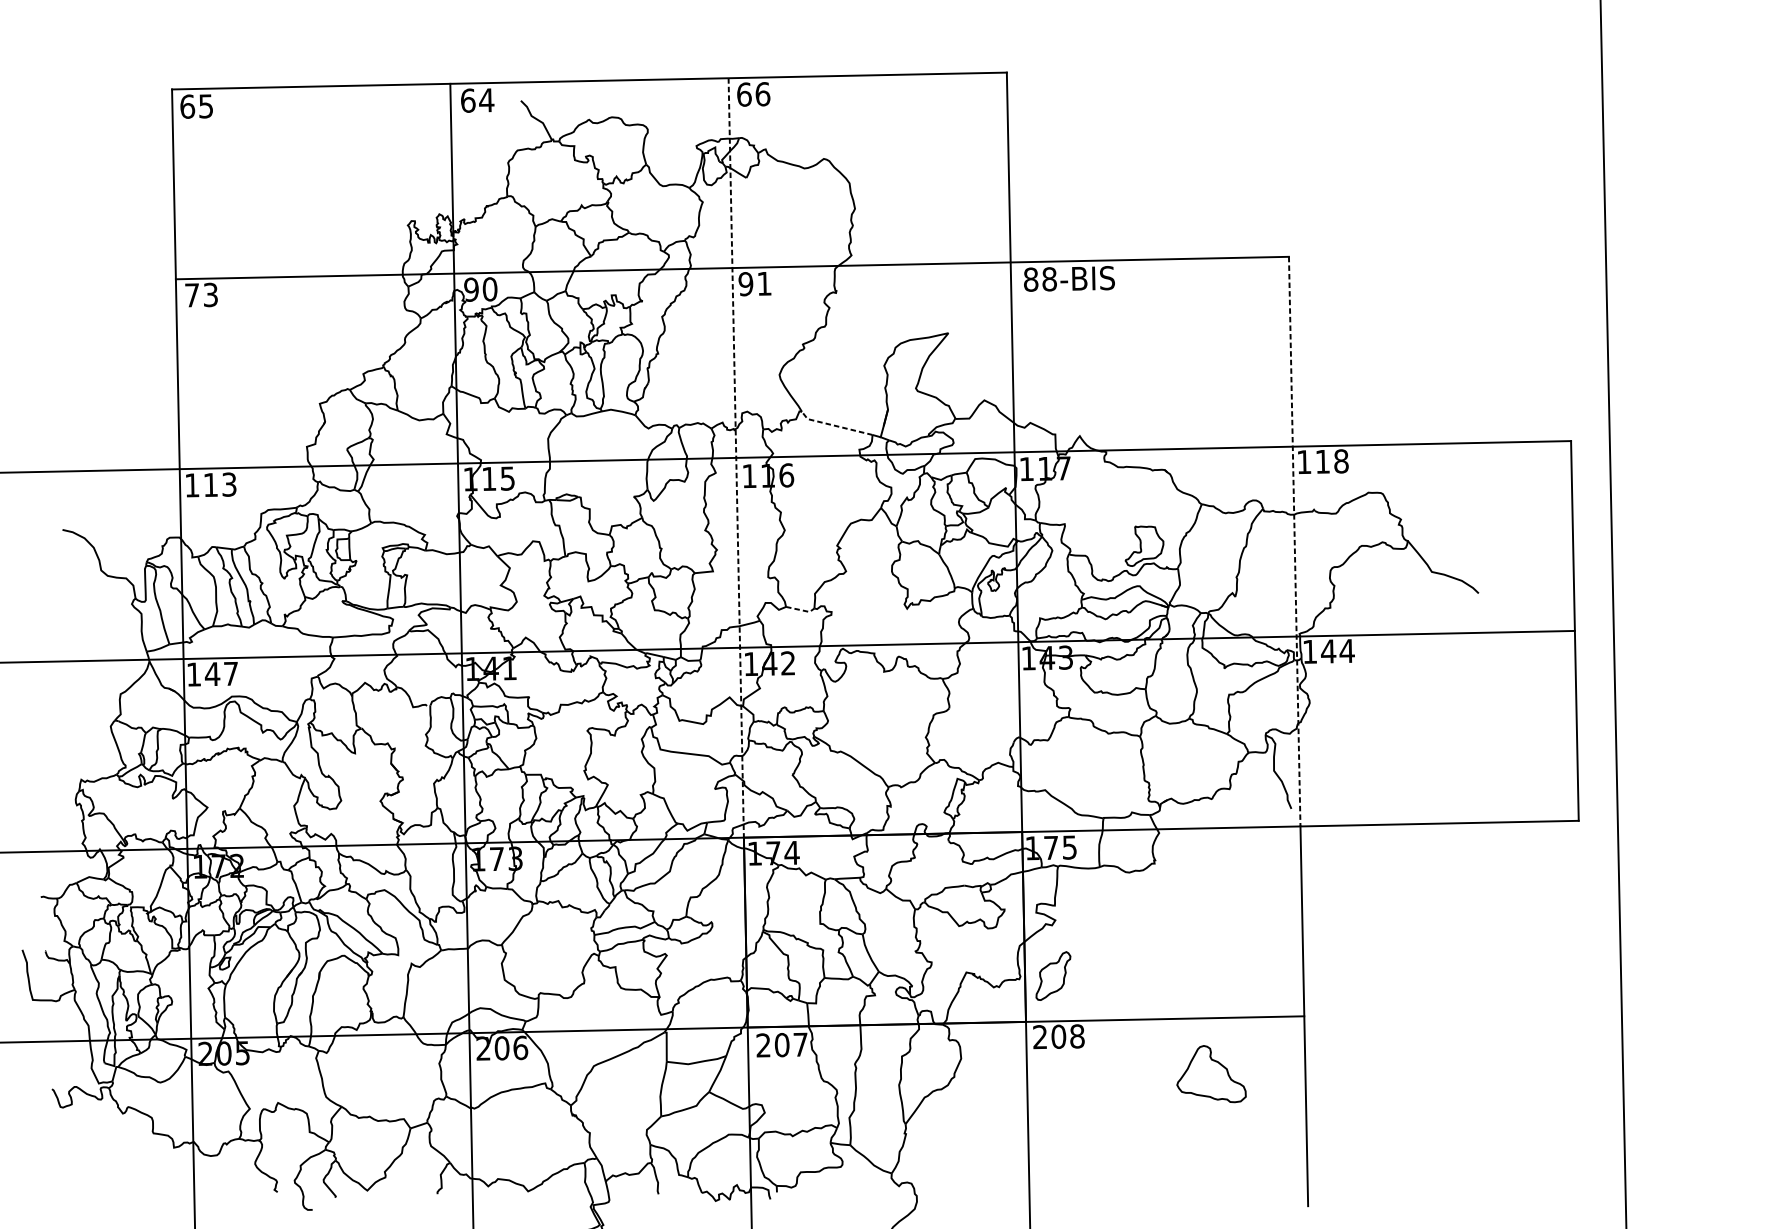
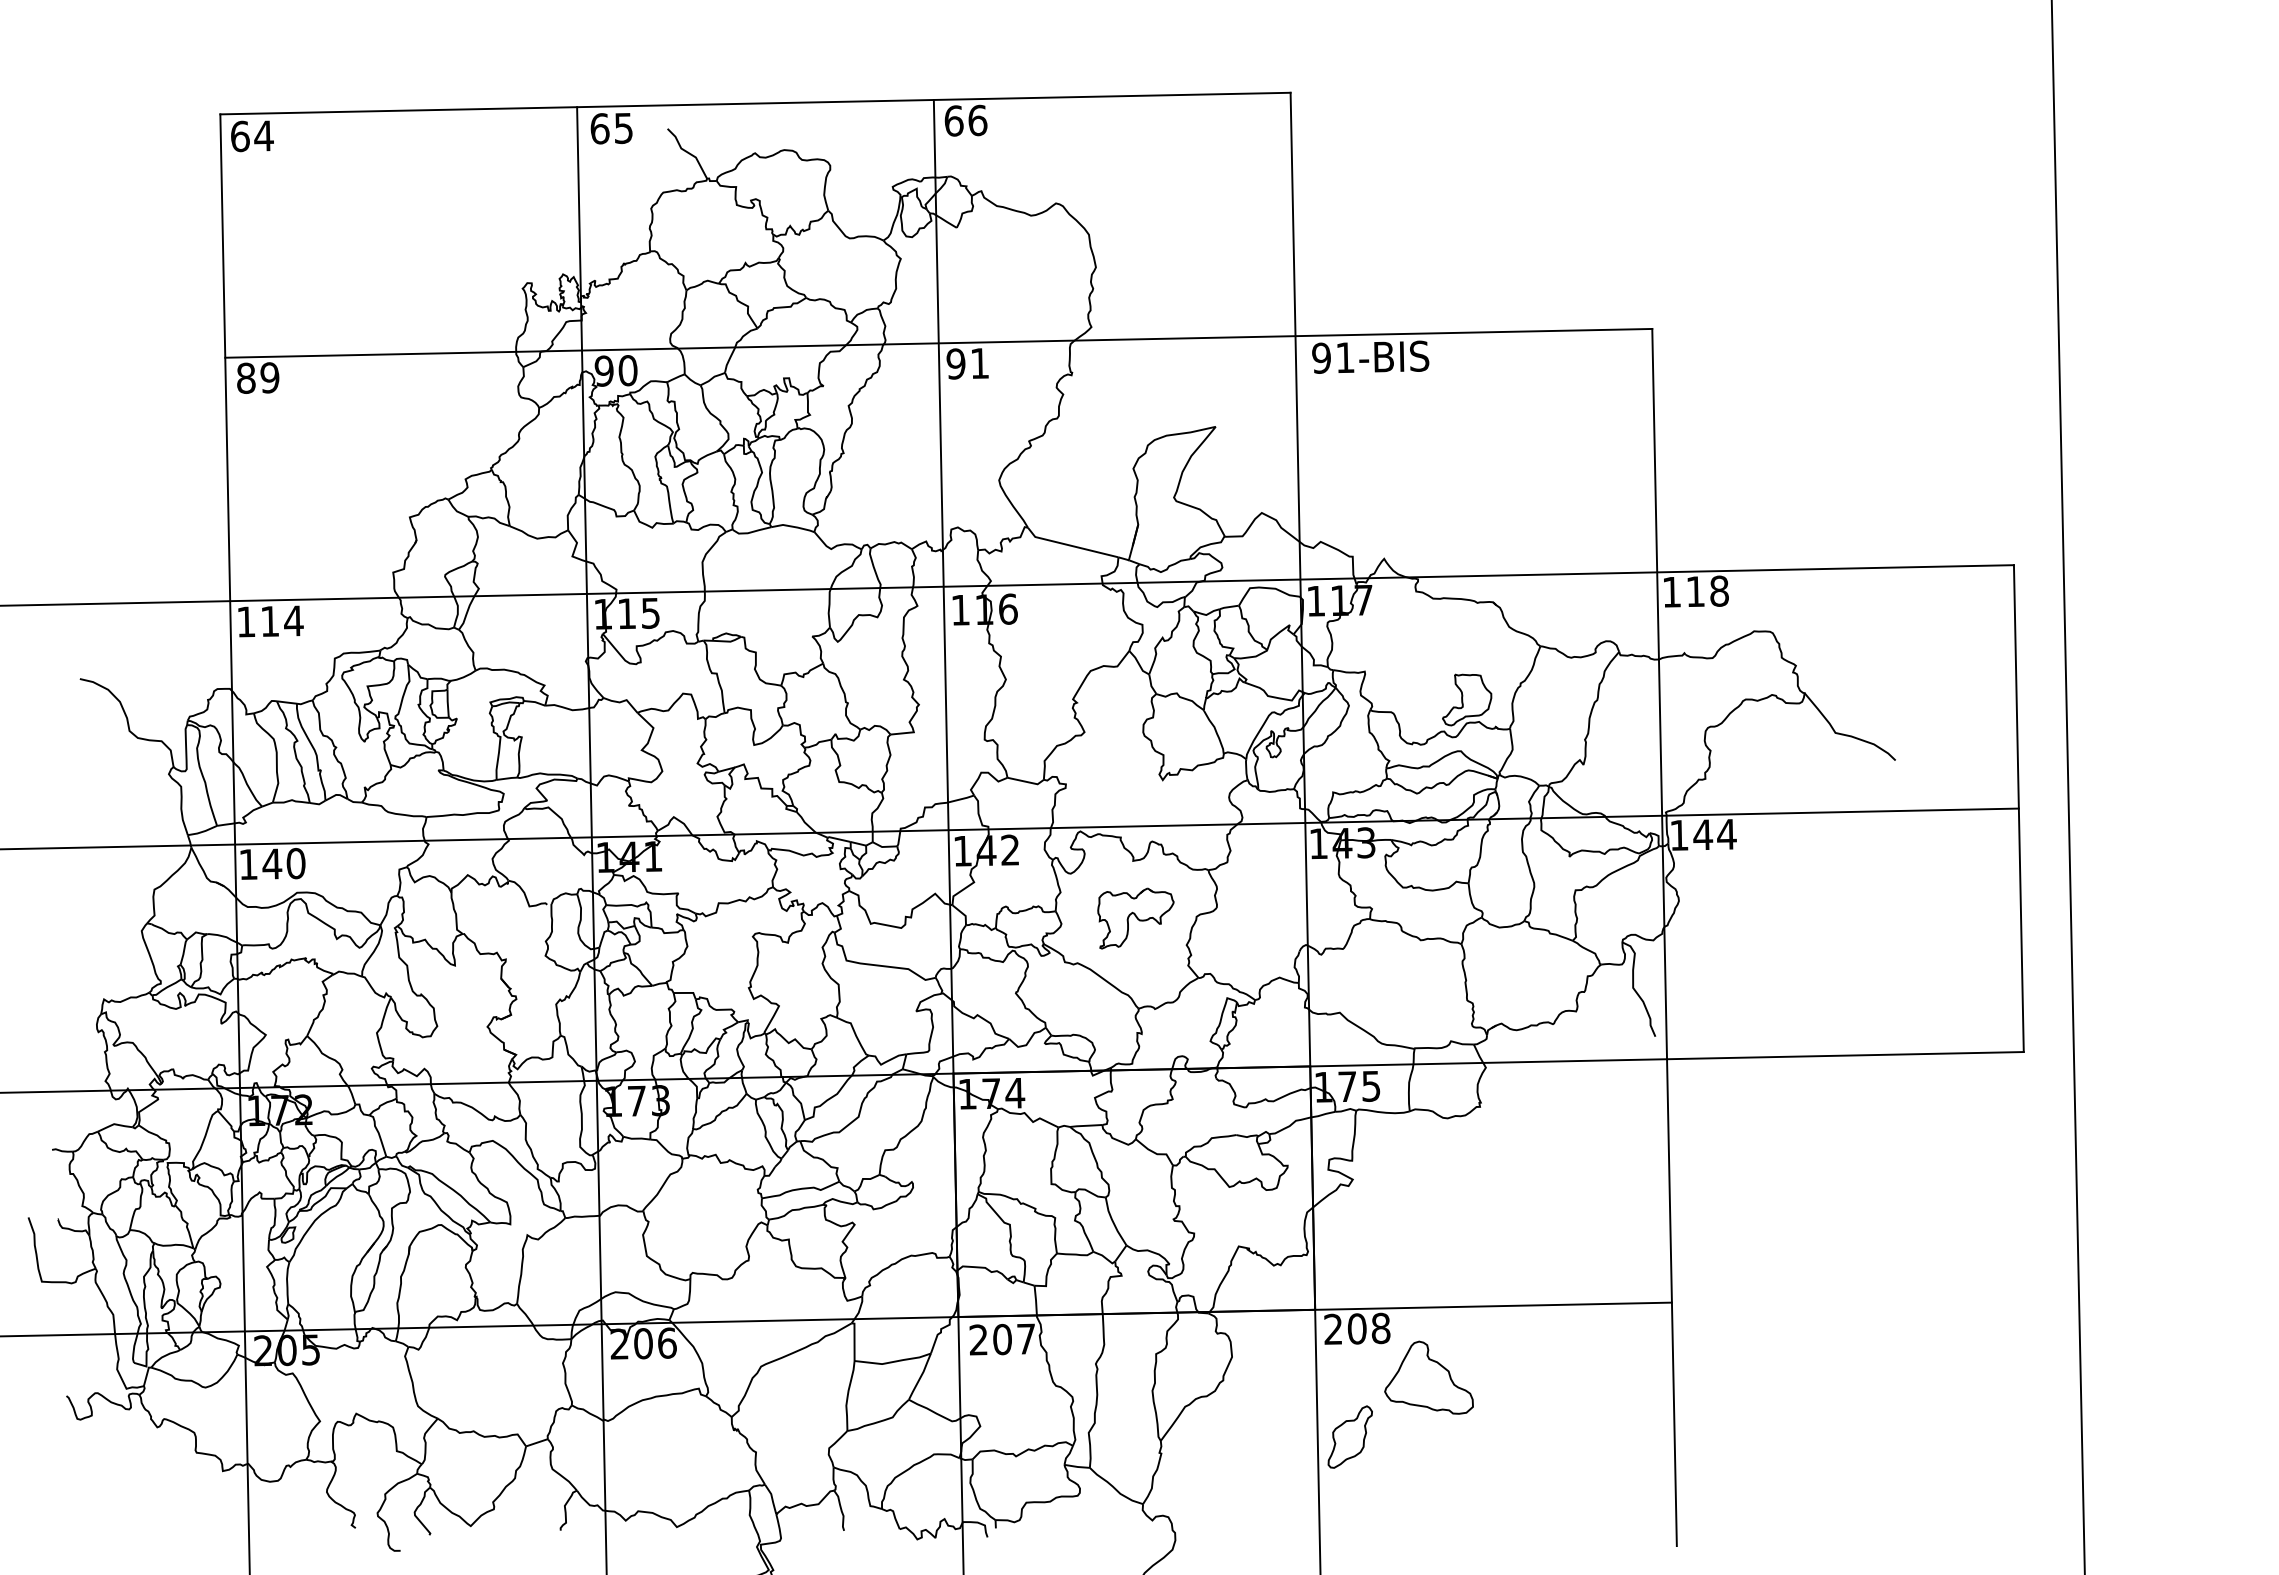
text: (486, 100) -> (623, 128), 64 -> 65
text: (205, 105) -> (263, 135), 65 -> 64
text: (1040, 279) -> (1333, 357), 88-BIS -> 91-BIS
text: (201, 294) -> (258, 377), 73 -> 89
line: (835, 425) -> (1070, 545), dashed -> solid
line: (736, 457) -> (943, 586), dashed -> solid
text: (229, 484) -> (293, 620), 113 -> 114
line: (1294, 541) -> (1659, 694), dashed -> solid
line: (800, 609) -> (1026, 781), dashed -> solid
text: (230, 673) -> (295, 863), 147 -> 140
part: (885, 716) -> (1135, 918), added
part: (1052, 975) -> (1349, 1436), moved
part: (1211, 1073) -> (1428, 1377), moved

